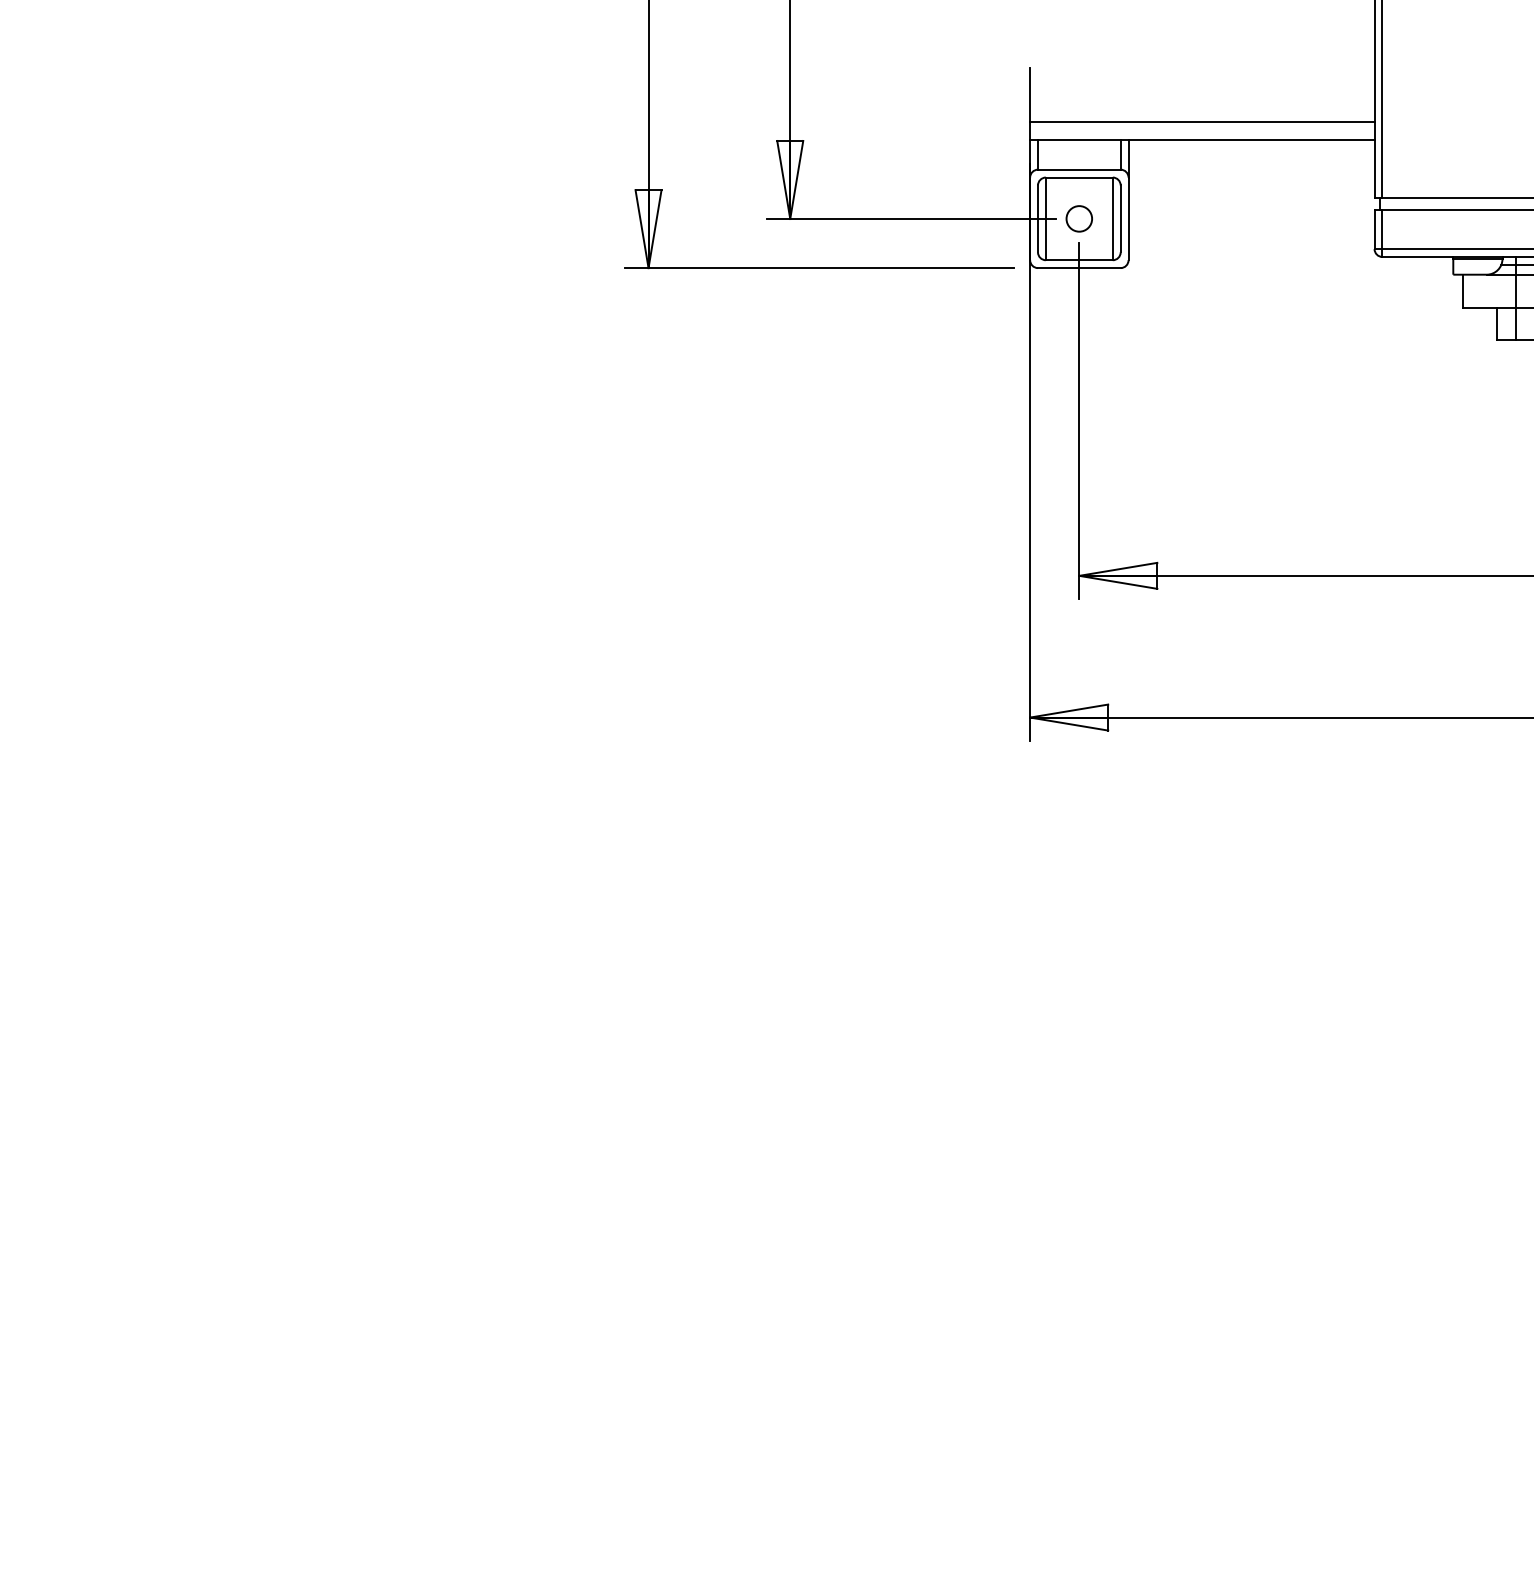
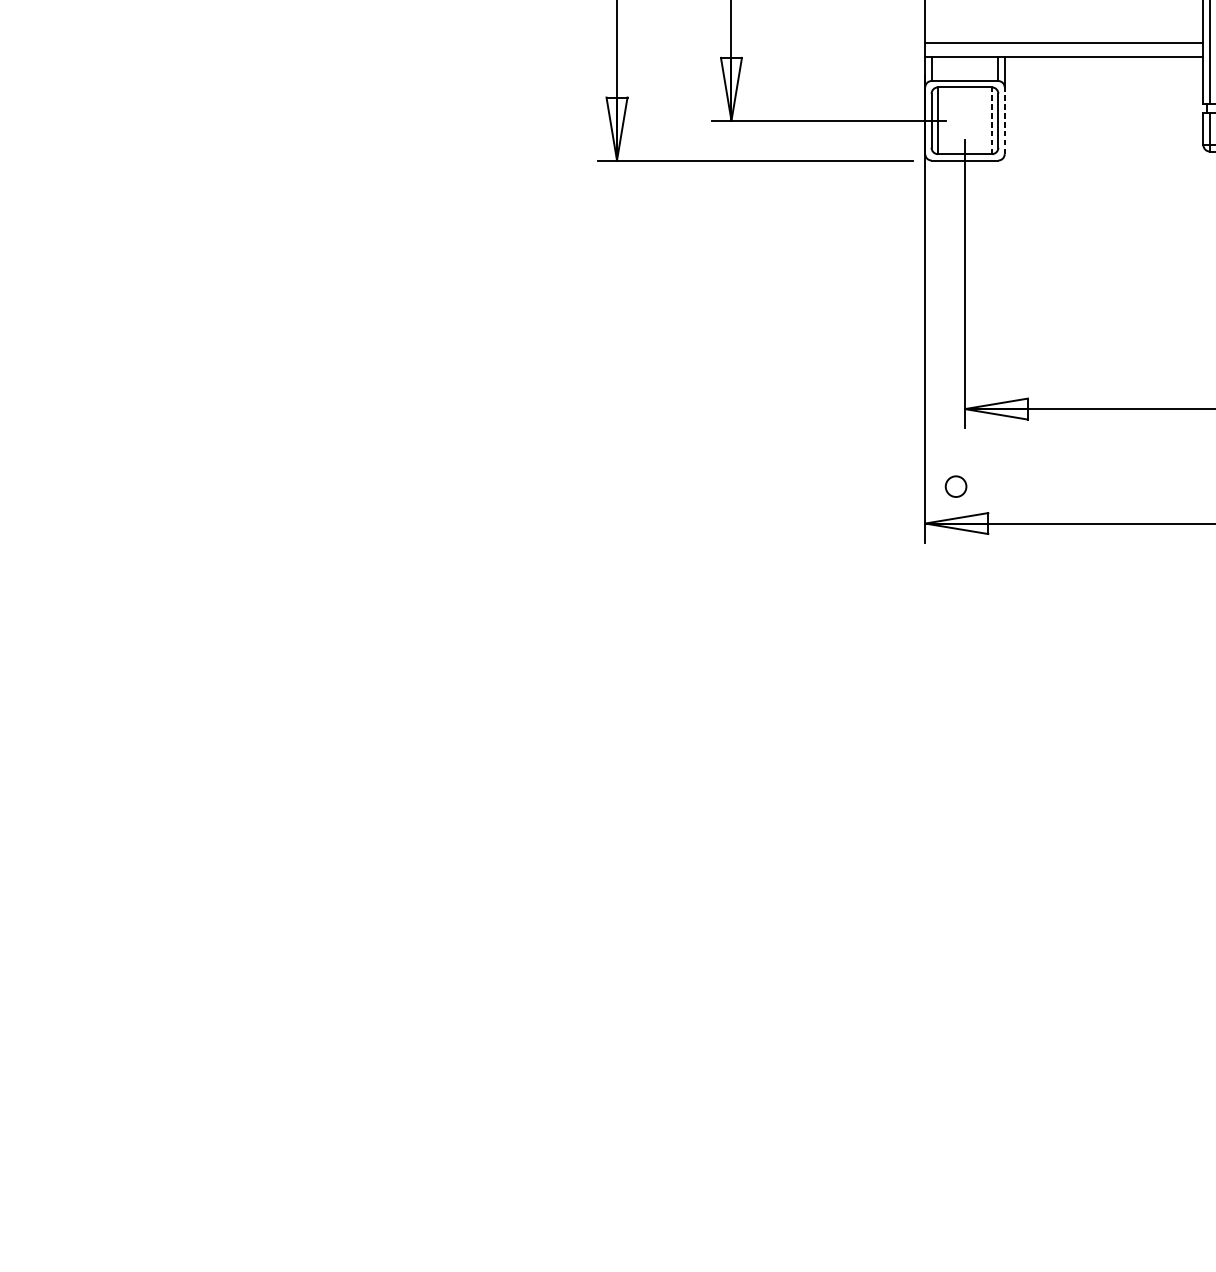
circle: (1078, 218) -> (955, 486), moved
line: (1112, 218) -> (991, 120), solid -> dashed
line: (1128, 218) -> (1004, 120), solid -> dashed

